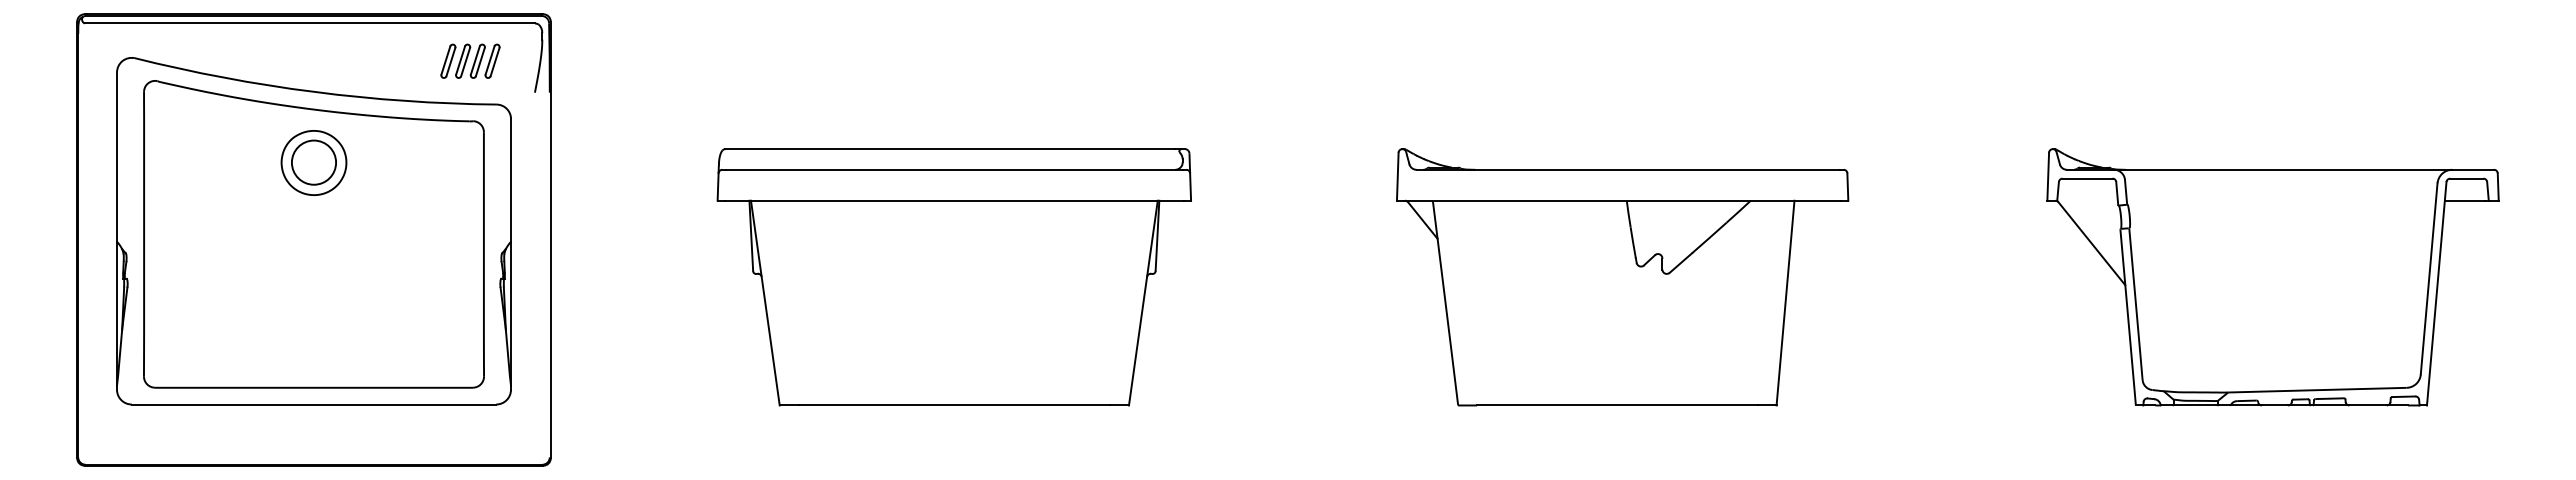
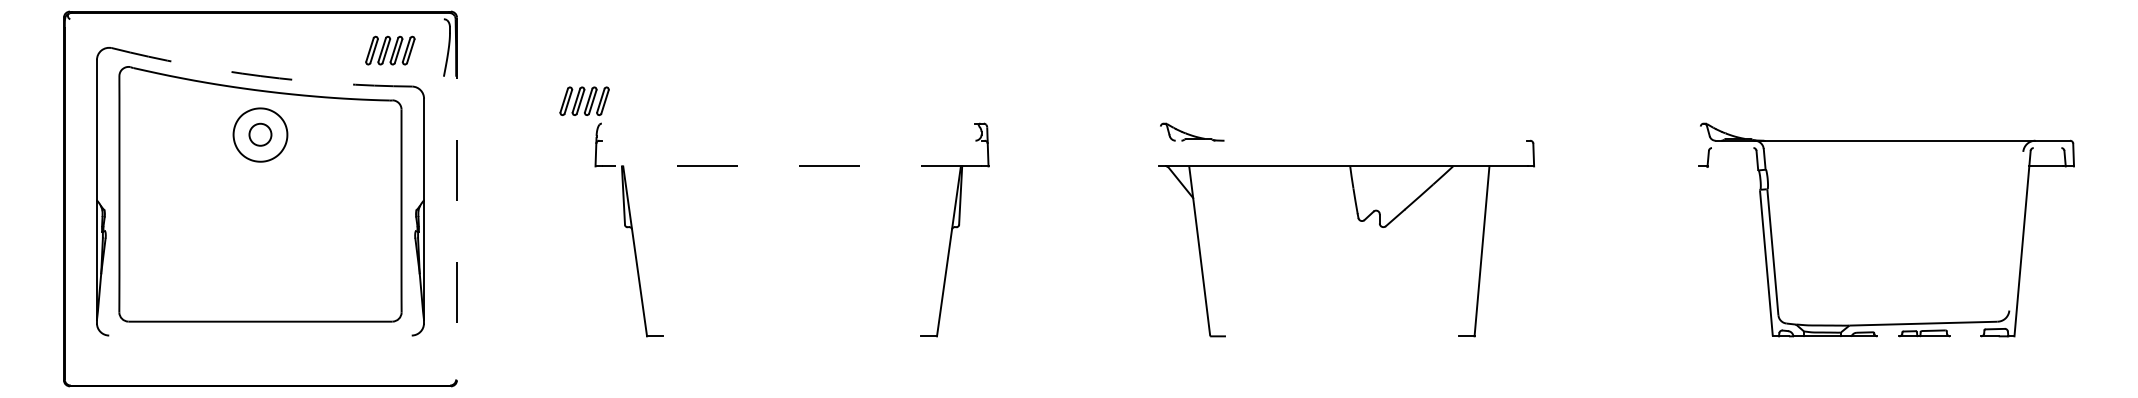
line: (309, 23) -> (256, 19), removed
arc: (314, 91) -> (260, 75), solid -> dashed
part: (704, 121) -> (584, 100), added
line: (950, 149) -> (788, 123), removed
circle: (313, 162) -> (260, 134), size x0.6
line: (953, 169) -> (791, 140), removed
line: (1628, 169) -> (1351, 140), removed
line: (1397, 176) -> (1159, 146), removed
line: (2048, 176) -> (1700, 146), removed
line: (2087, 178) -> (1732, 147), removed
line: (2466, 178) -> (2047, 147), removed
line: (953, 200) -> (791, 166), solid -> dashed
line: (550, 240) -> (456, 199), solid -> dashed
line: (2091, 243) -> (1735, 201), removed
line: (2428, 278) -> (2015, 230), removed
line: (313, 404) -> (260, 335), removed
line: (953, 405) -> (791, 336), removed
line: (1617, 405) -> (1342, 336), removed
line: (2274, 405) -> (1887, 336), removed
line: (2367, 405) -> (1965, 336), removed

